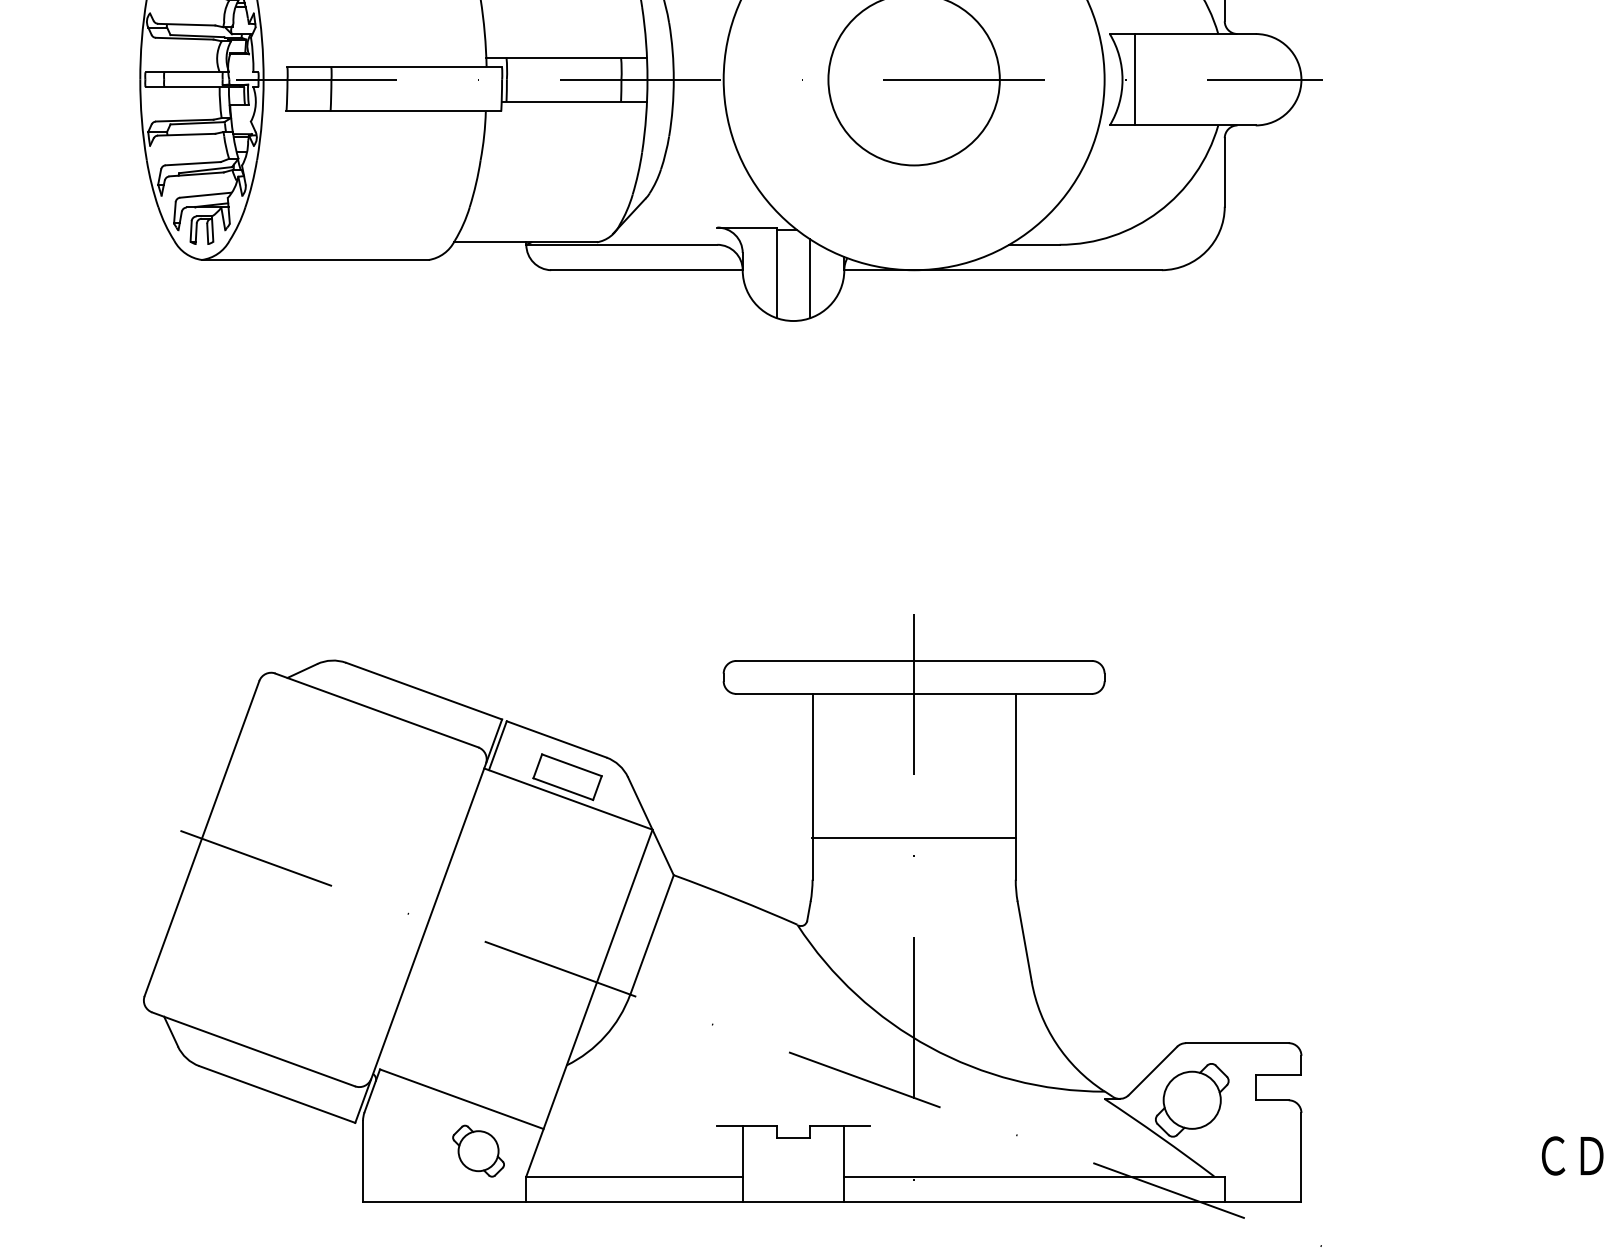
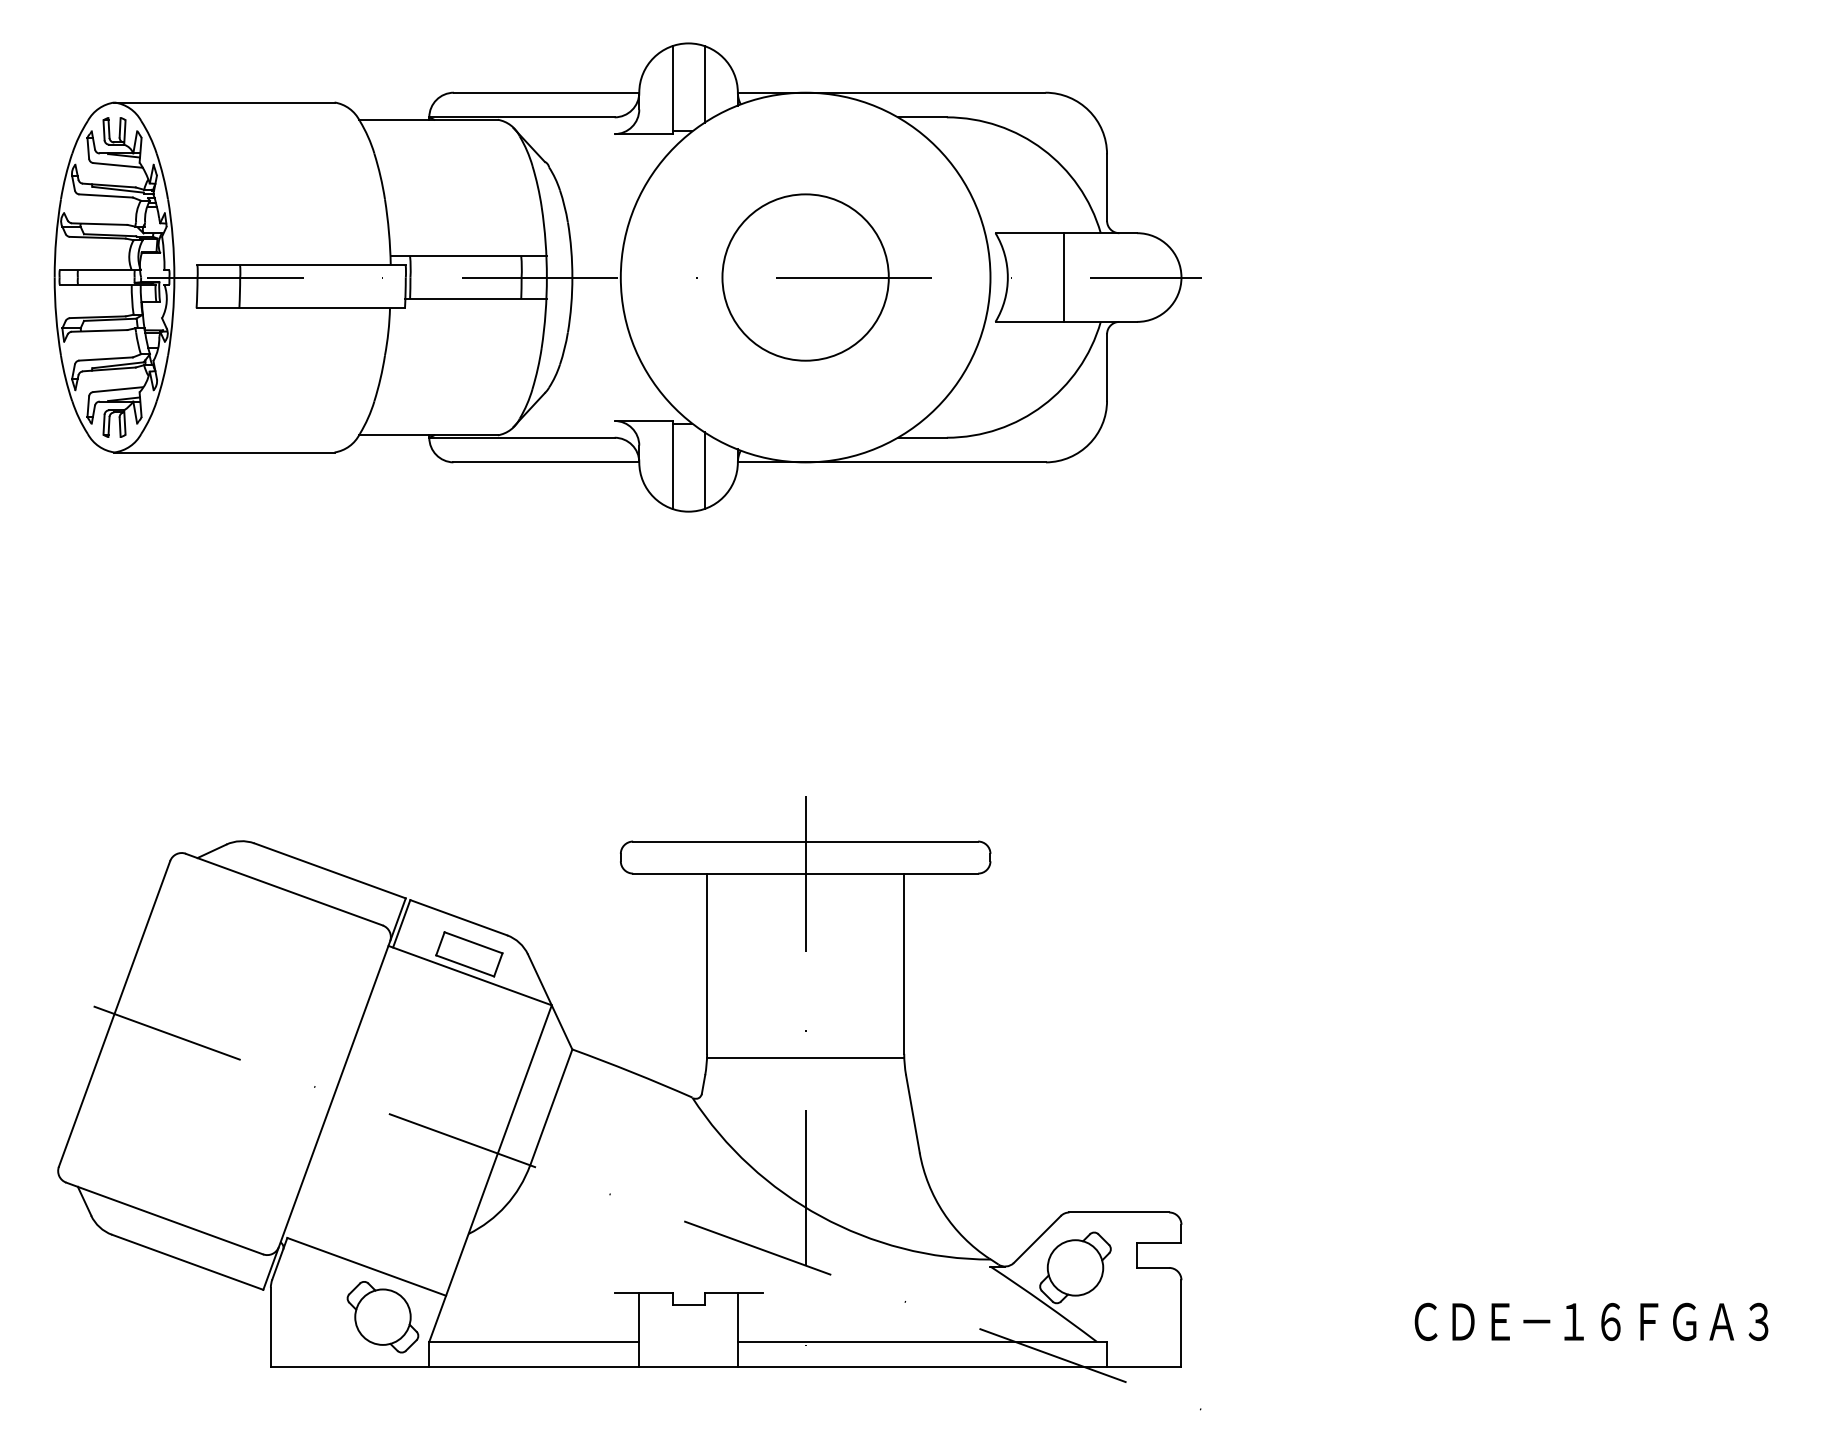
line: (1135, 79) -> (1064, 277), moved
line: (913, 838) -> (805, 1058), moved
part: (478, 1151) -> (382, 1317), size x1.43

